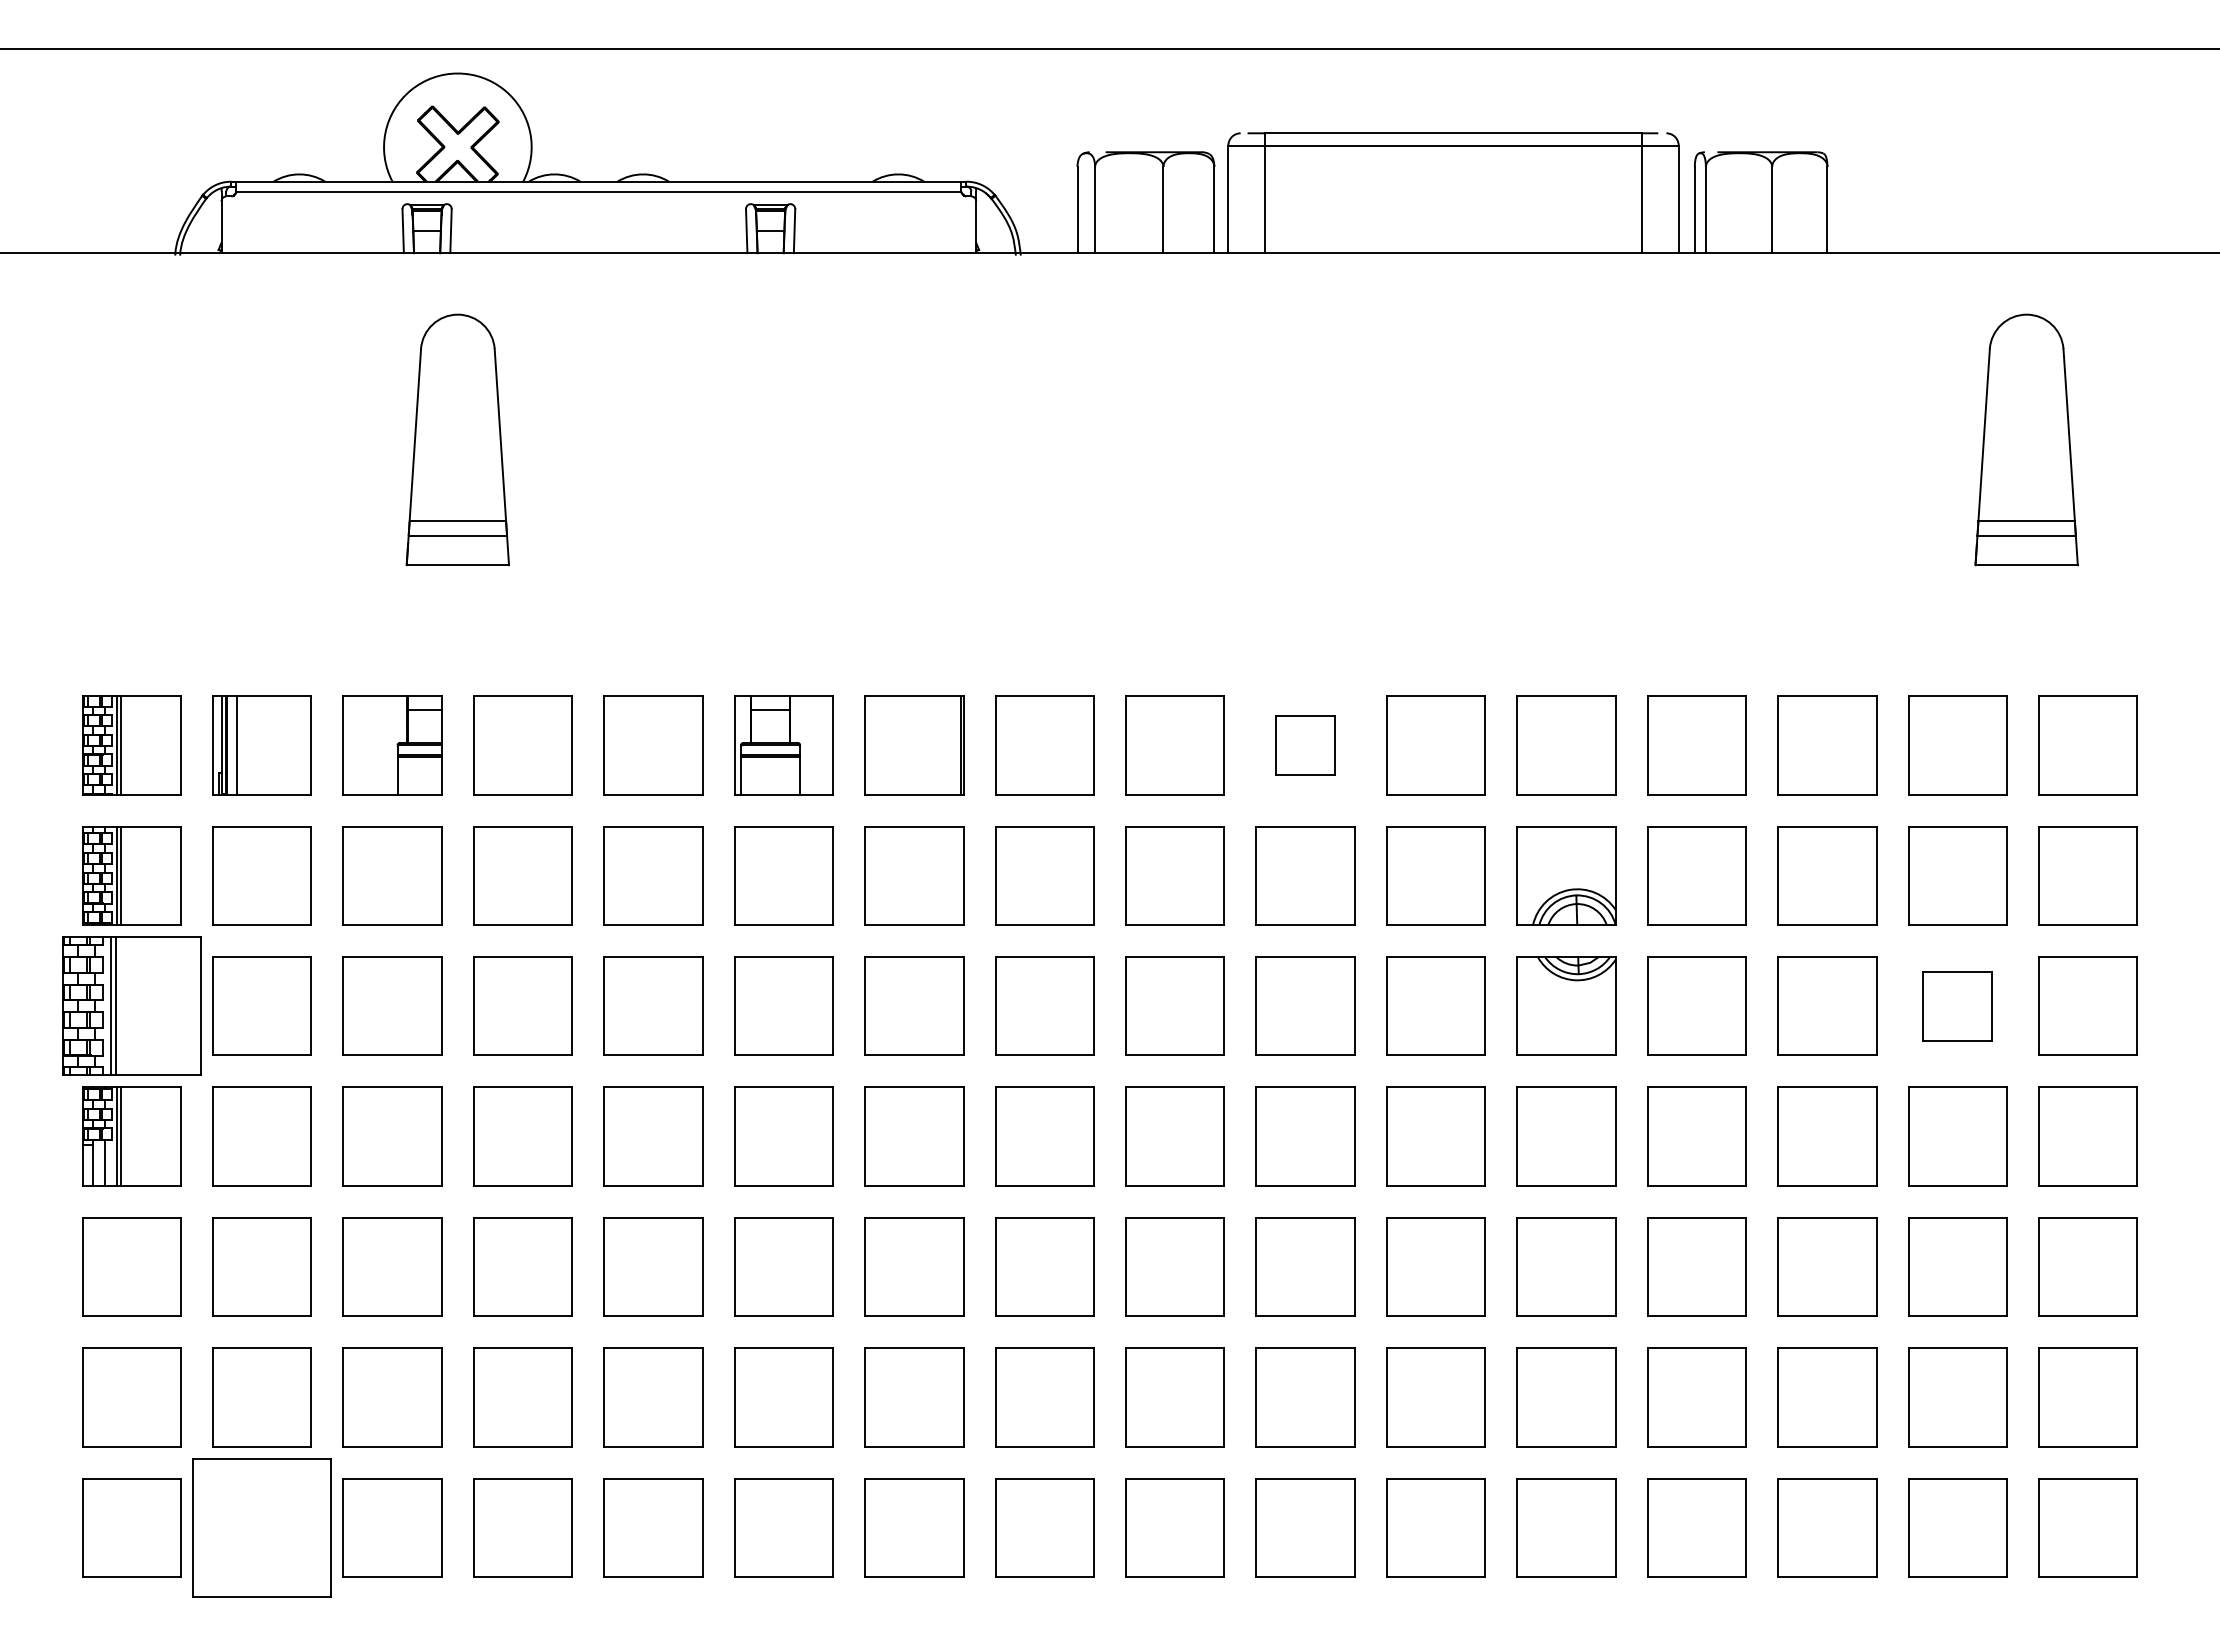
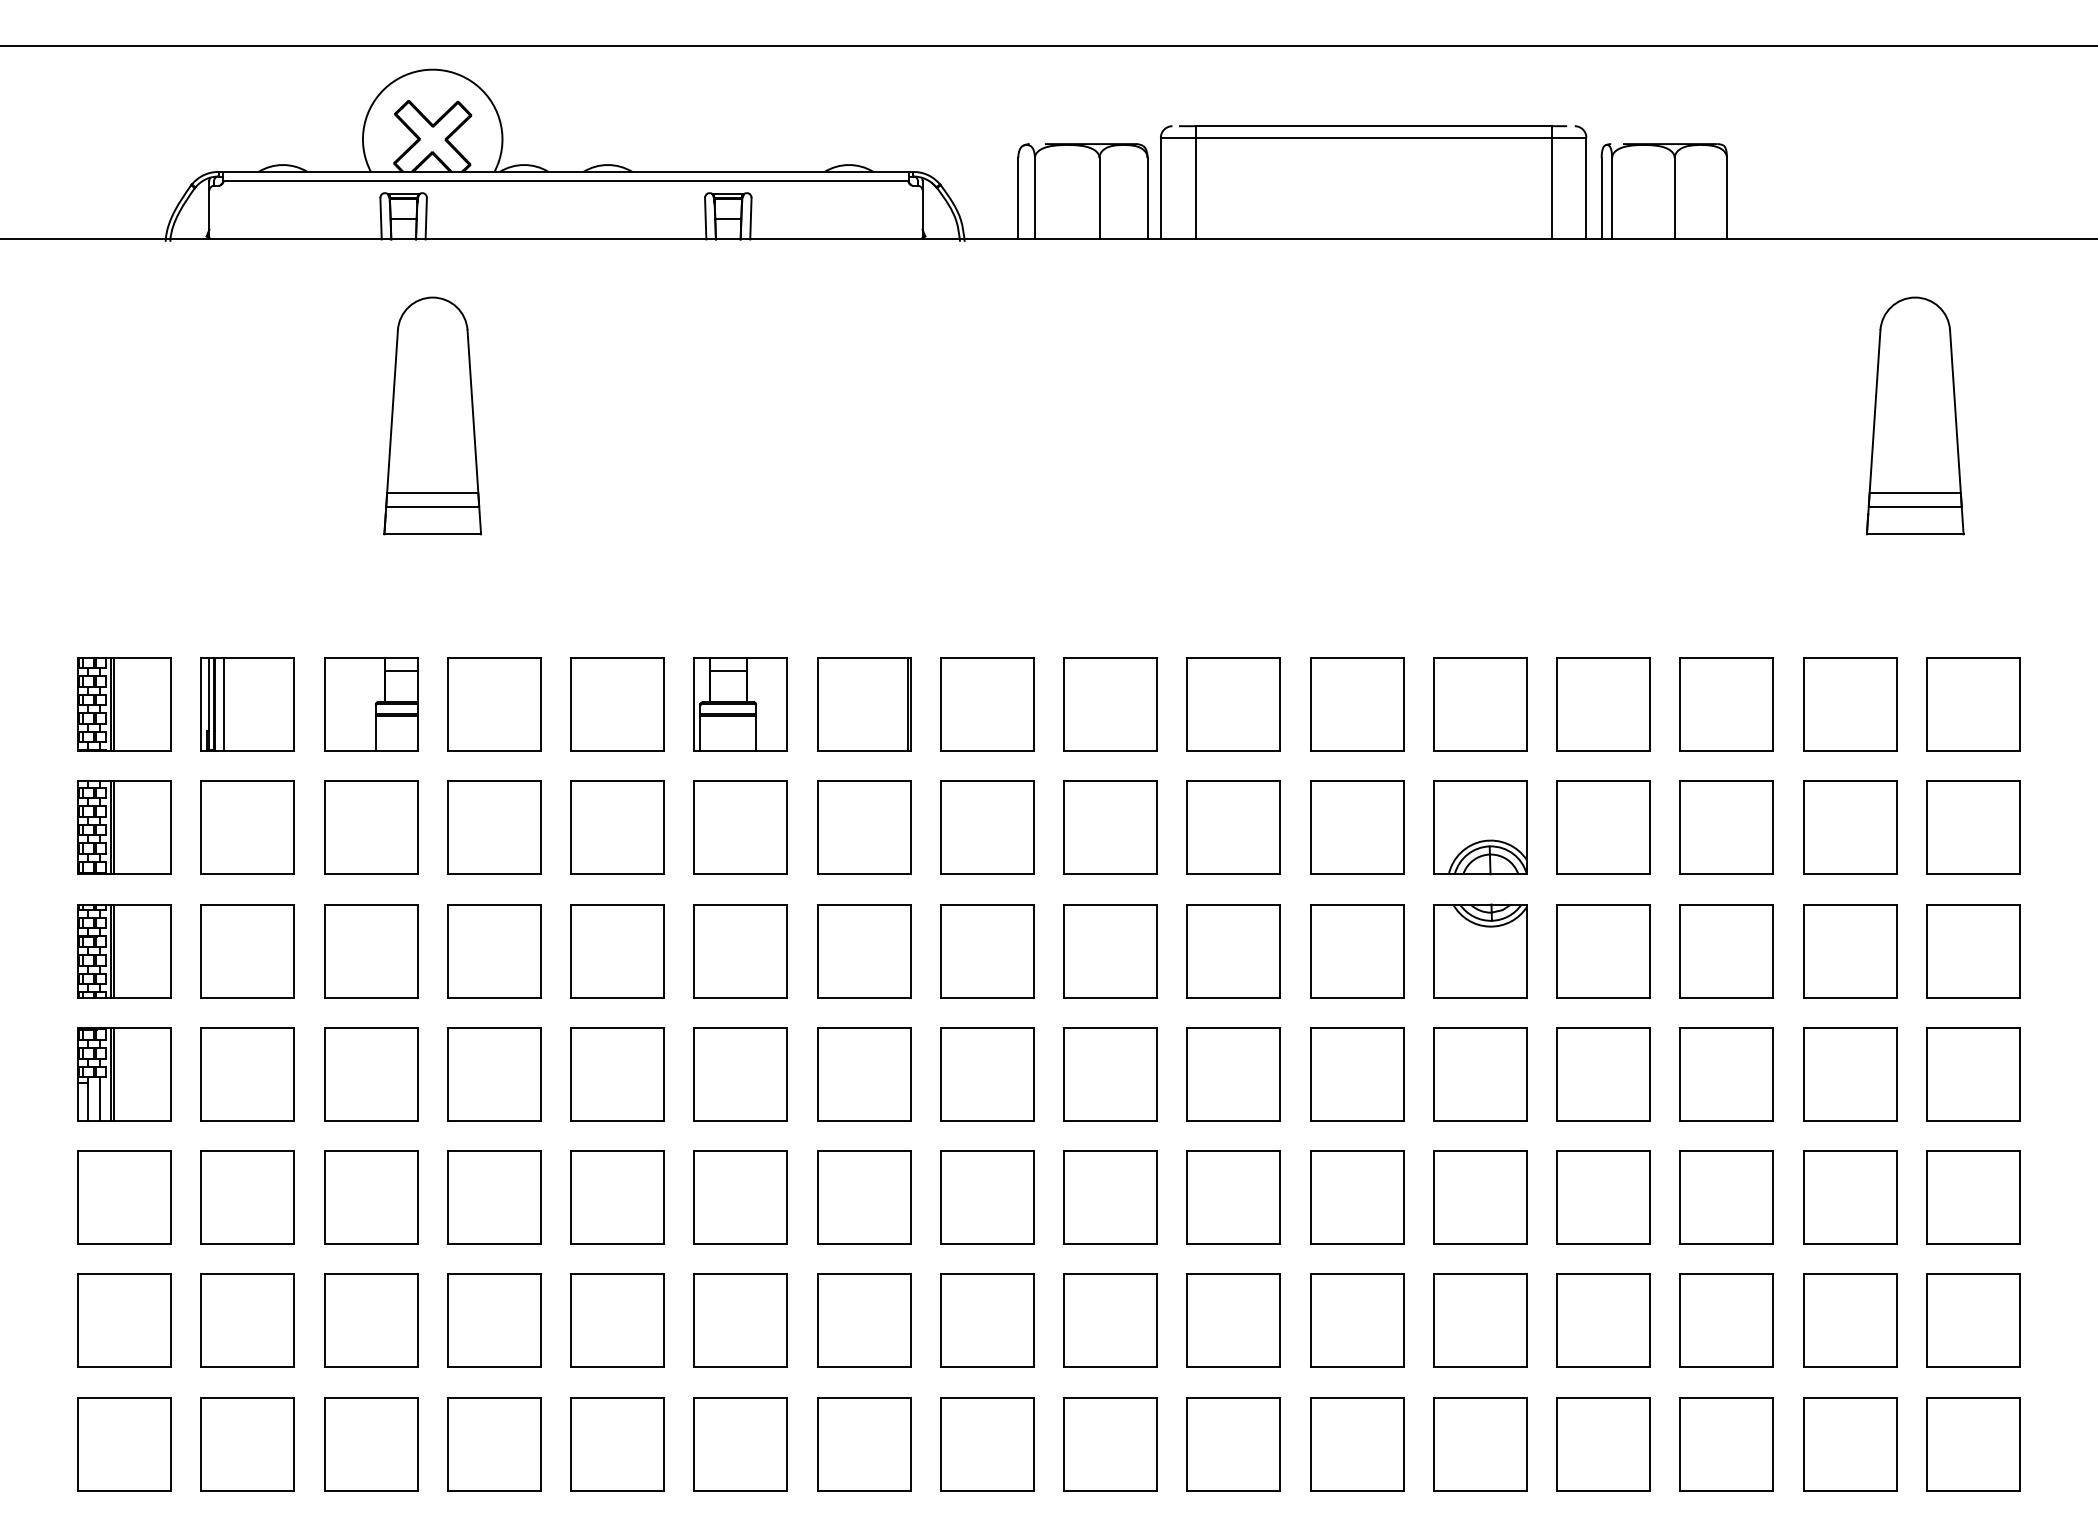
part: (1305, 745) -> (1233, 704), size x1.67
part: (131, 1005) -> (124, 950), size x0.71
part: (1957, 1005) -> (1849, 950), size x1.43
part: (261, 1527) -> (247, 1443), size x0.71

